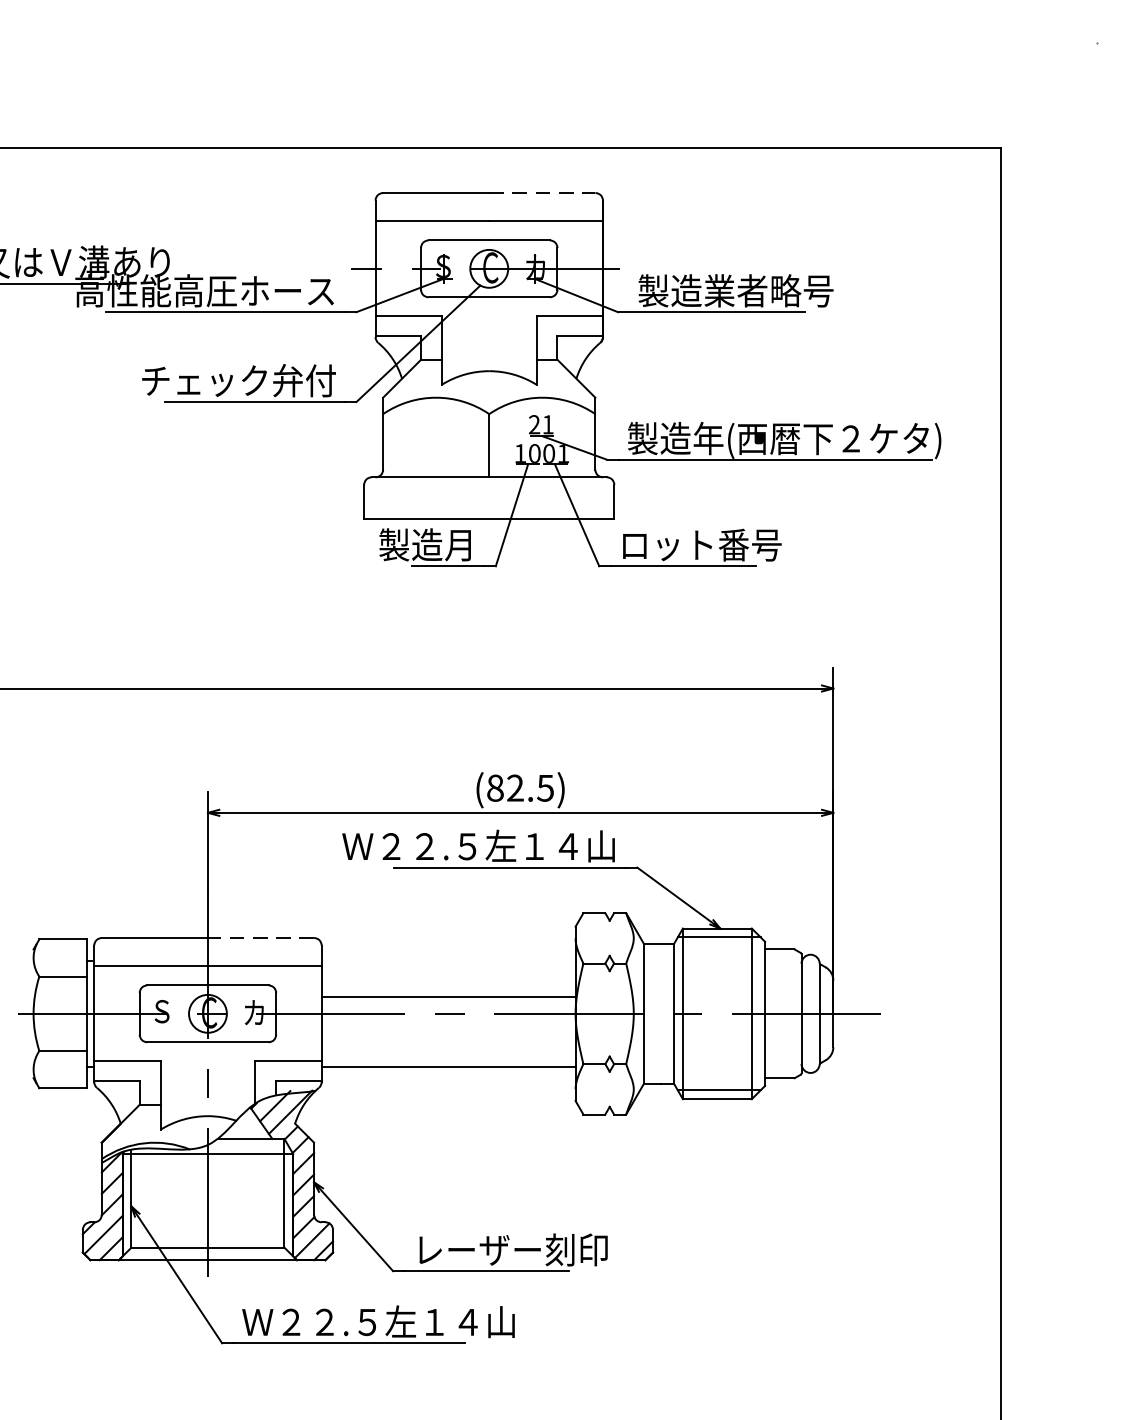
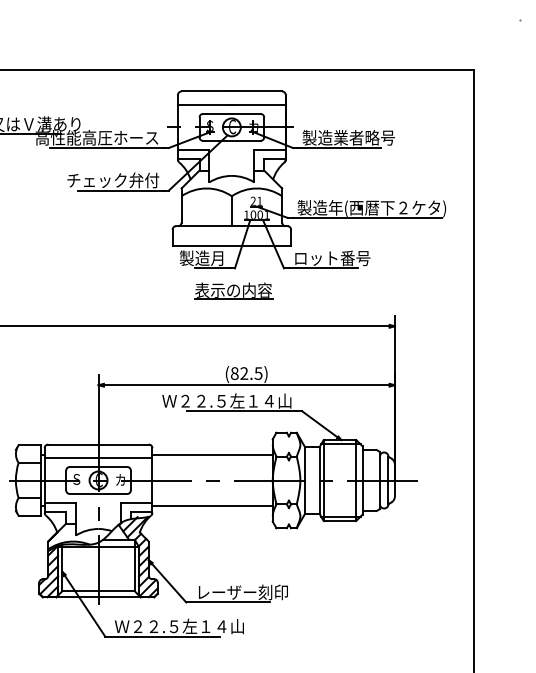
line: (543, 193) -> (257, 91), dashed -> solid
part: (492, 612) -> (233, 290), added
line: (260, 937) -> (123, 444), dashed -> solid
line: (448, 996) -> (212, 455), moved

